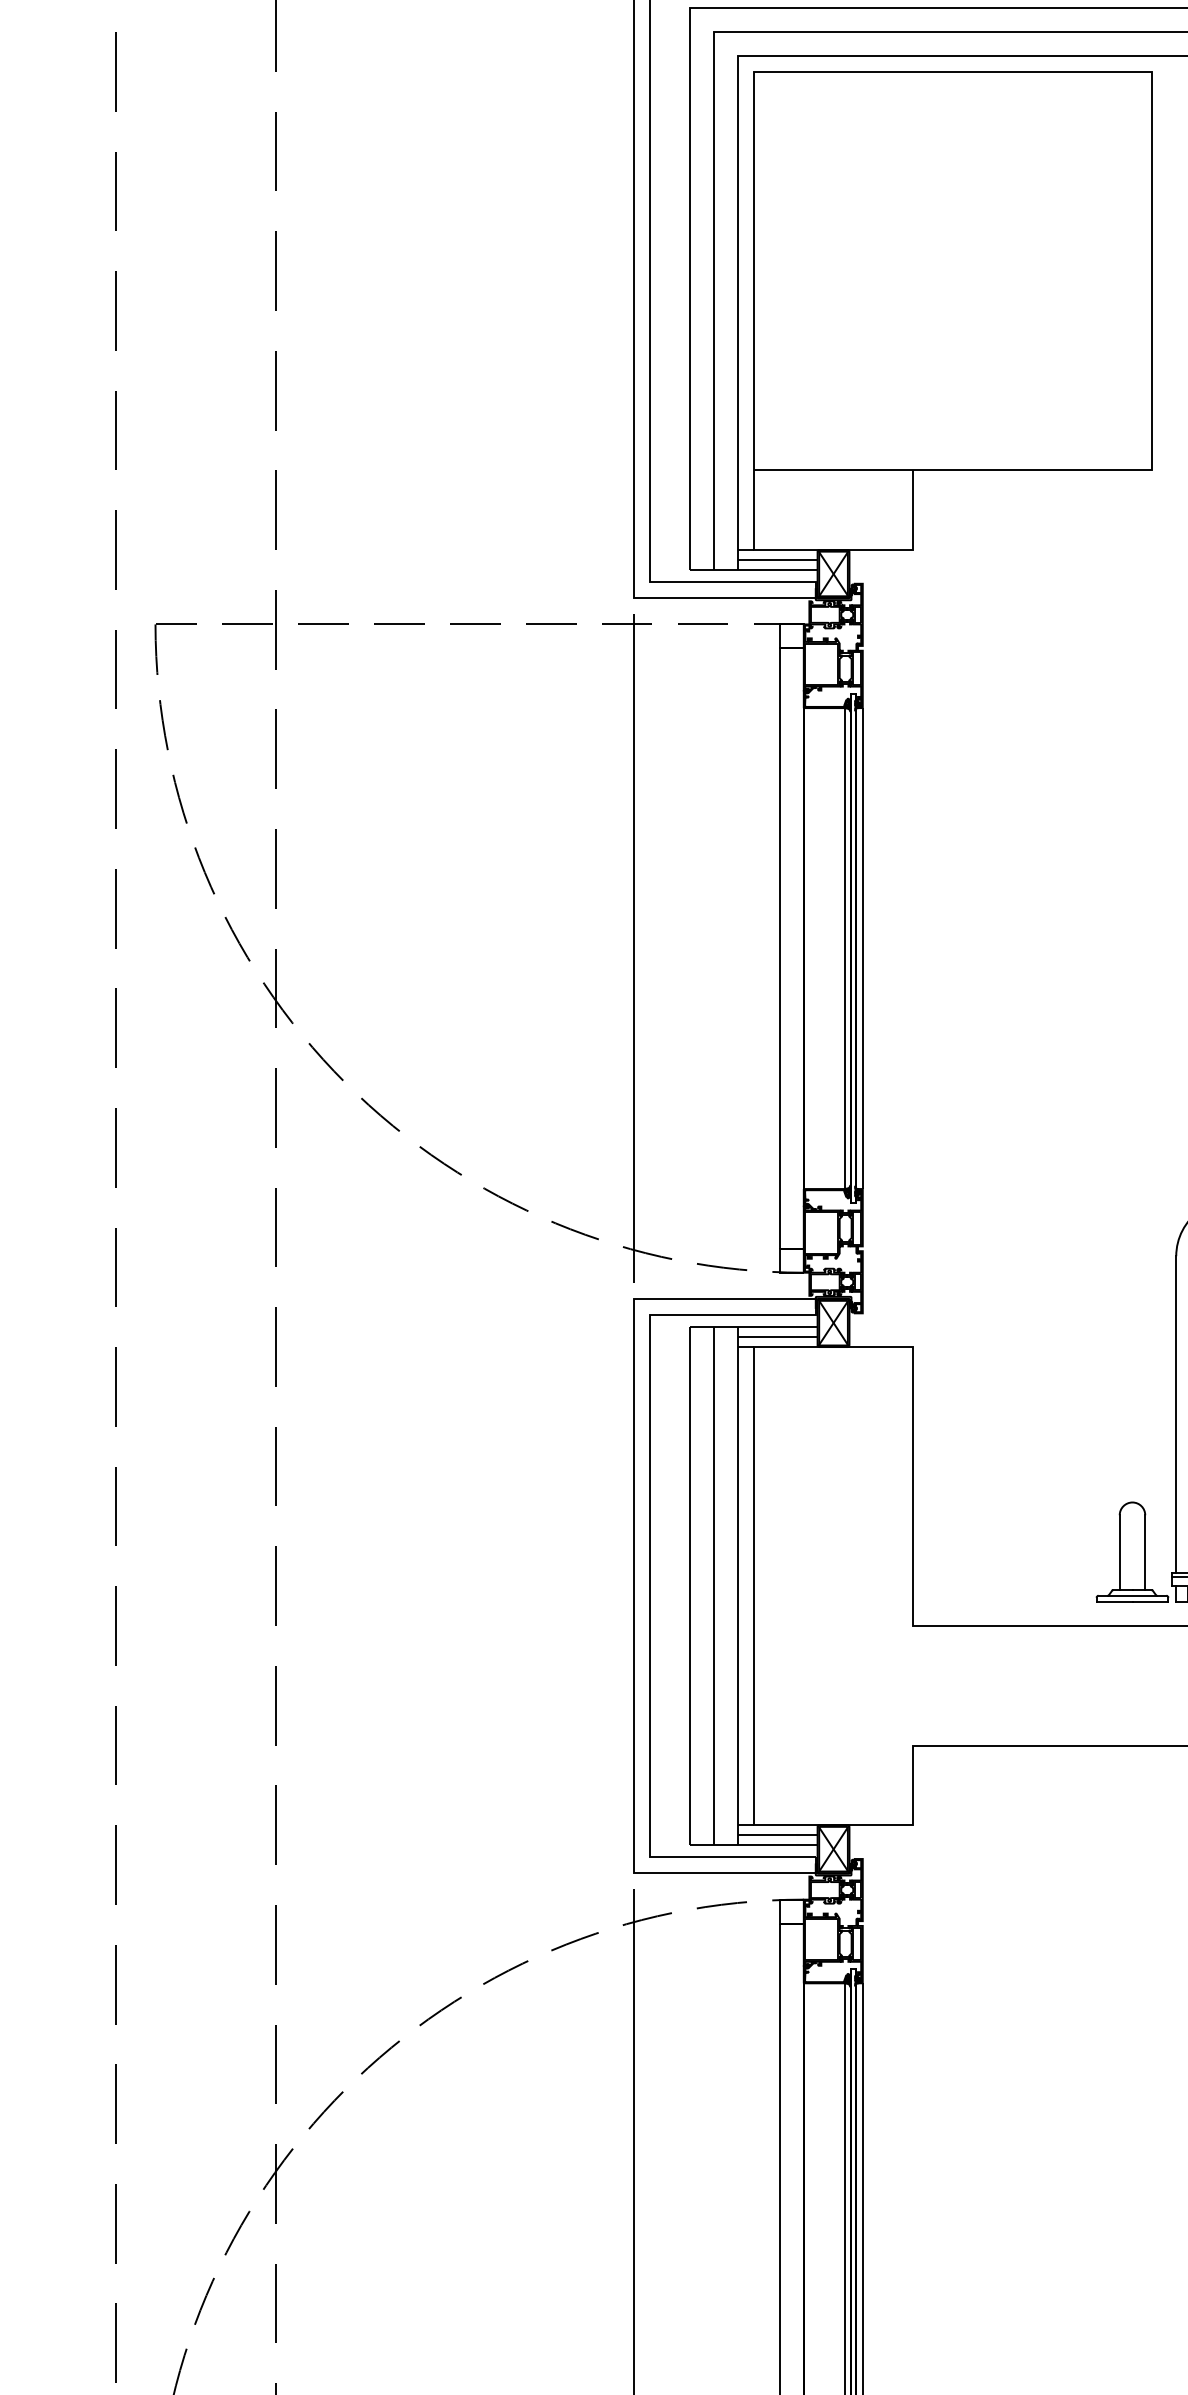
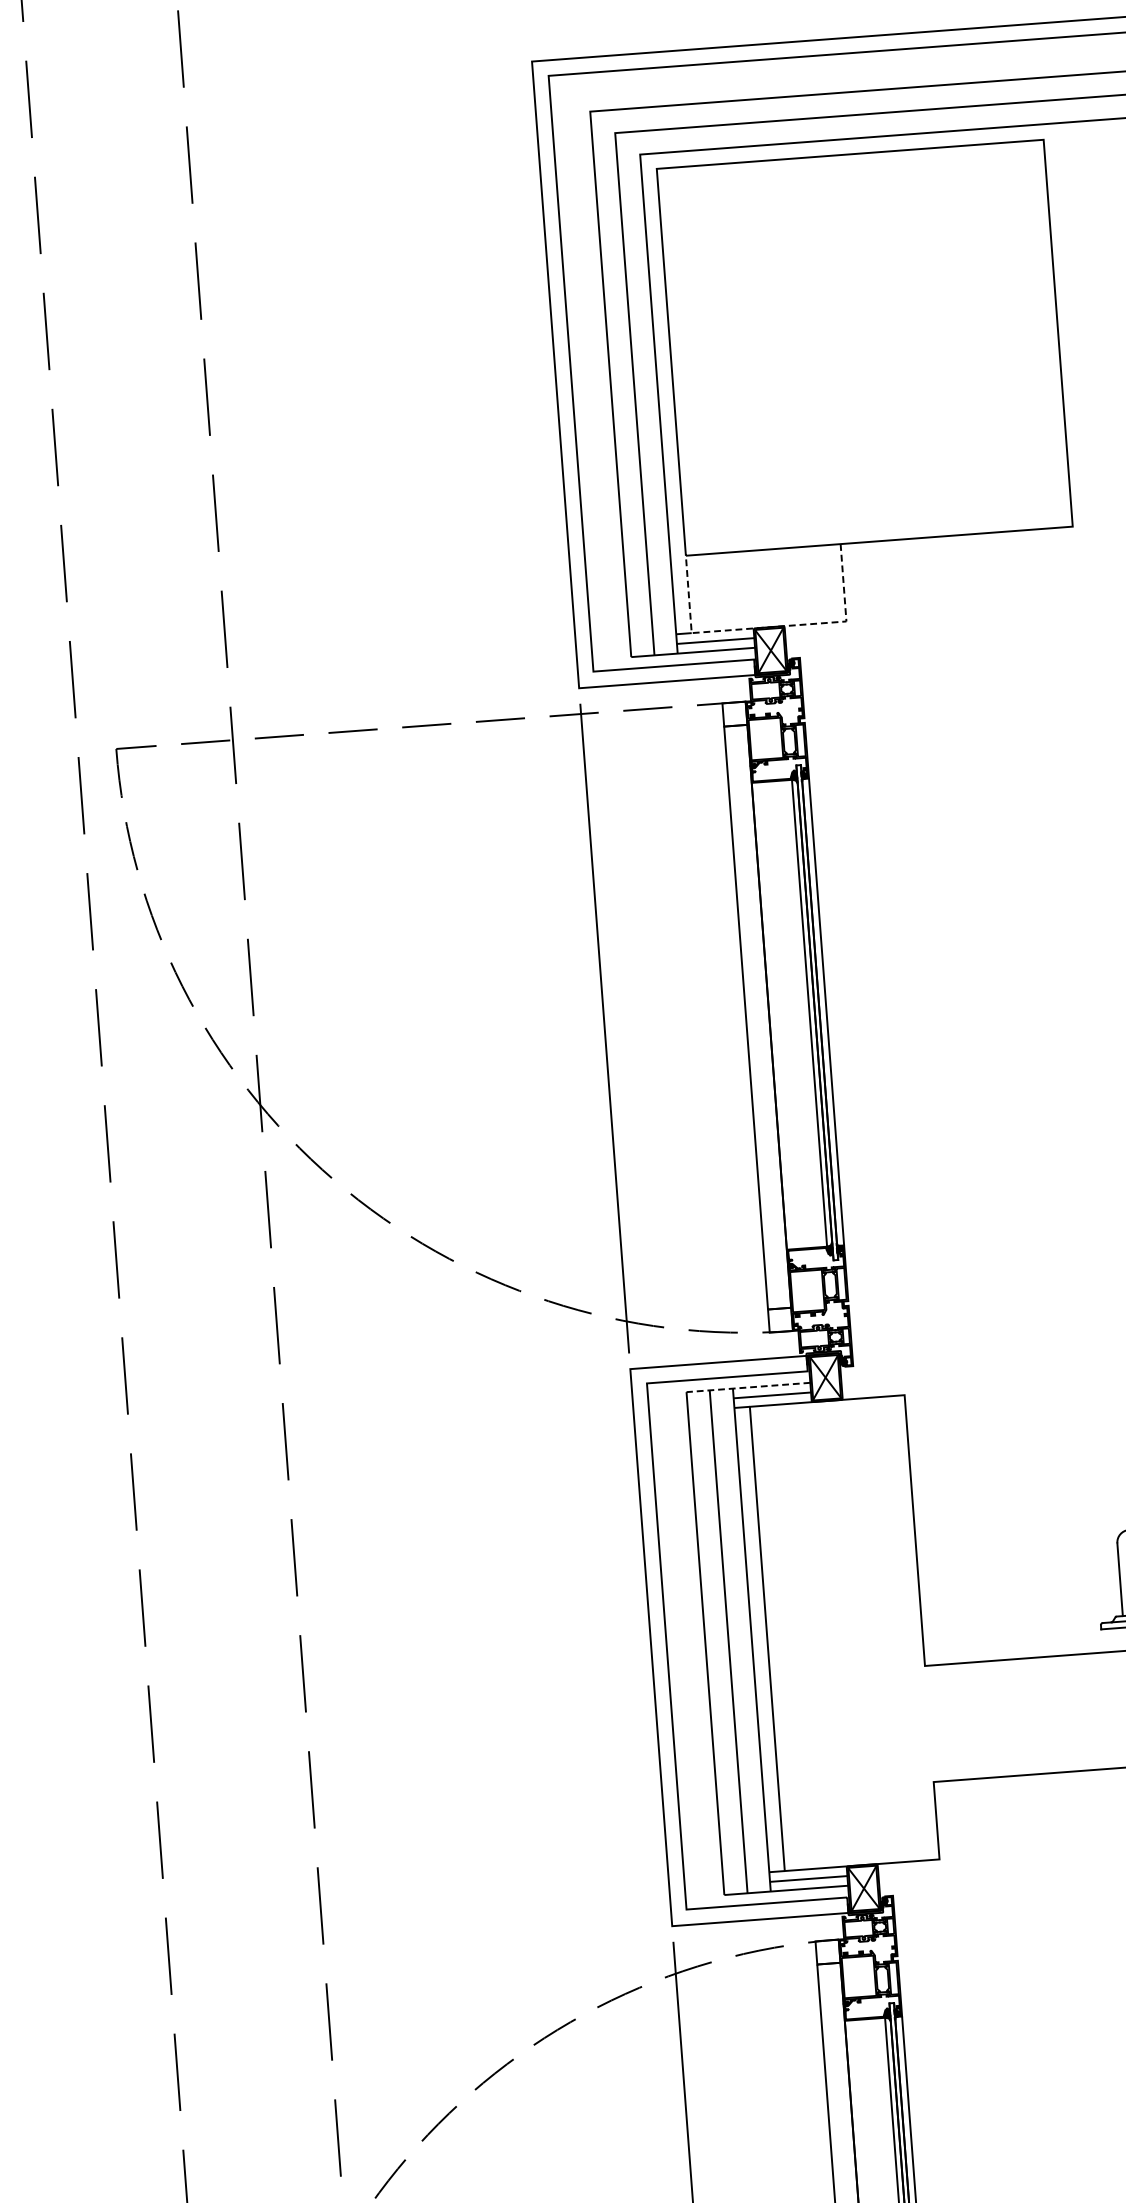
line: (833, 550) -> (769, 627), solid -> dashed
line: (753, 1327) -> (748, 1387), solid -> dashed

